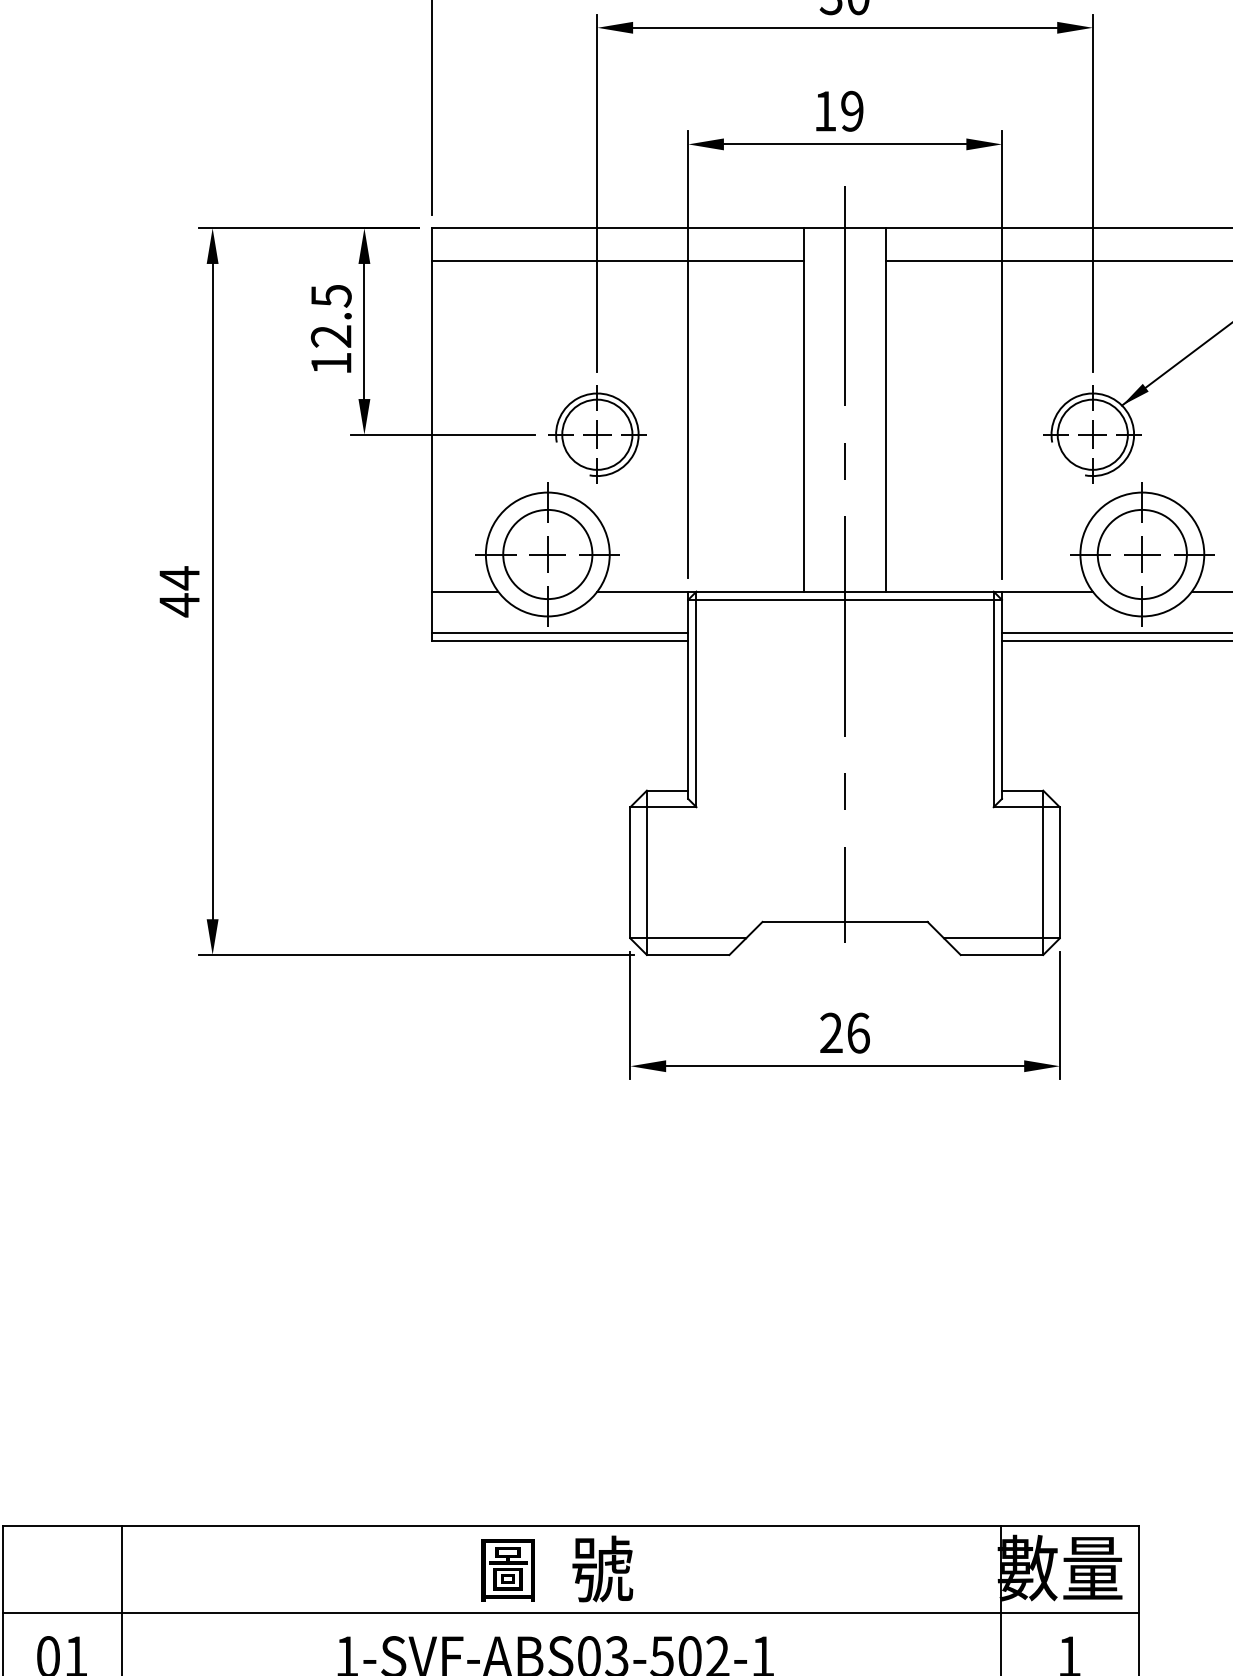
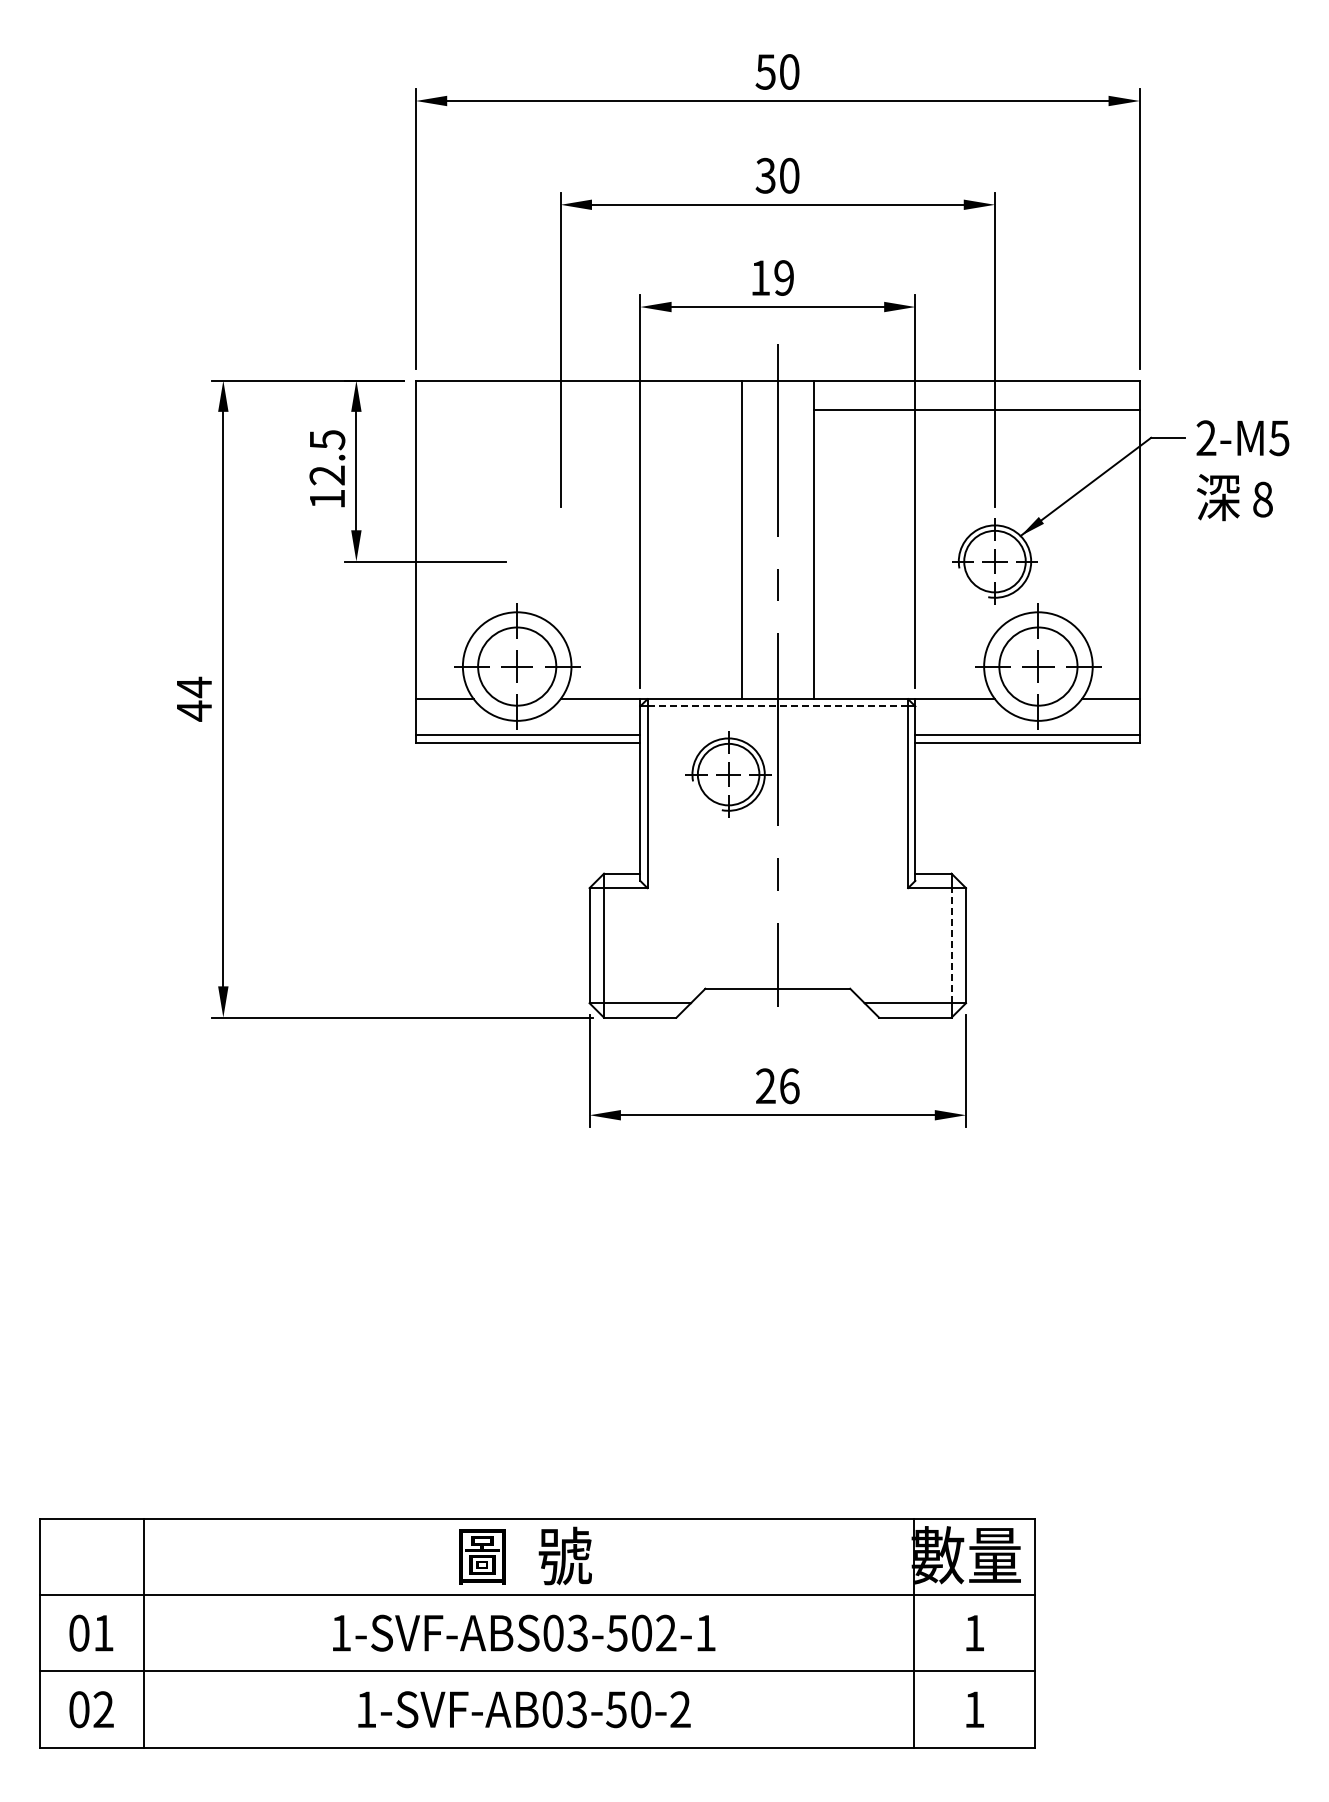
line: (617, 261) -> (578, 409), removed
part: (597, 434) -> (728, 774), moved
line: (844, 600) -> (777, 706), solid -> dashed
line: (1043, 872) -> (951, 945), solid -> dashed

